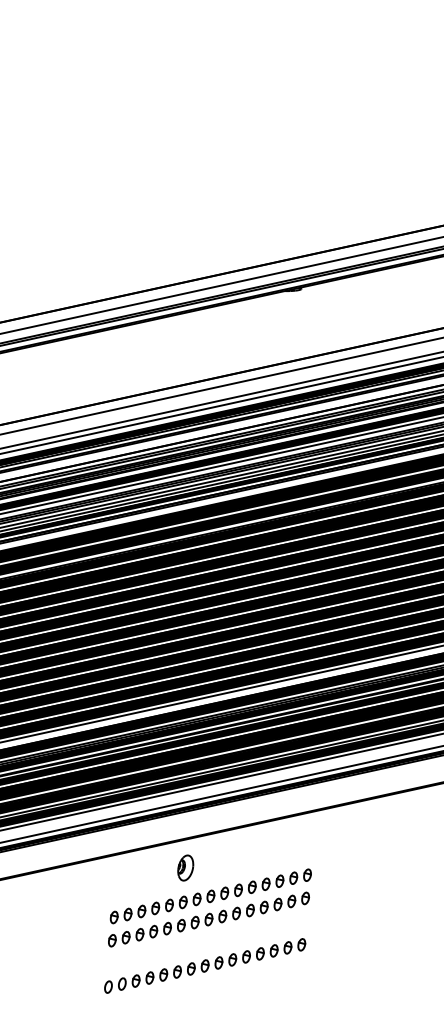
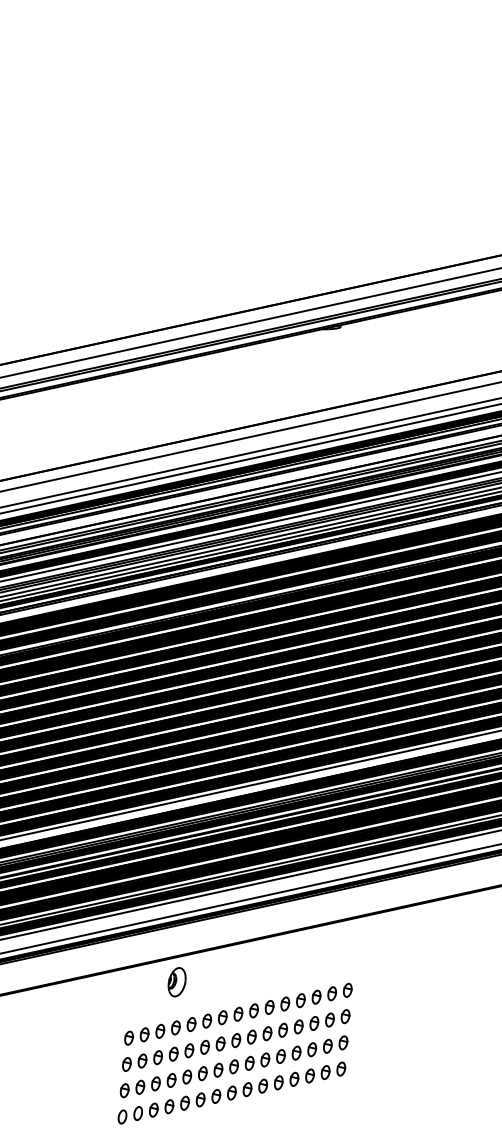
part: (185, 867) -> (176, 981), moved
part: (207, 942) -> (234, 1066), added

